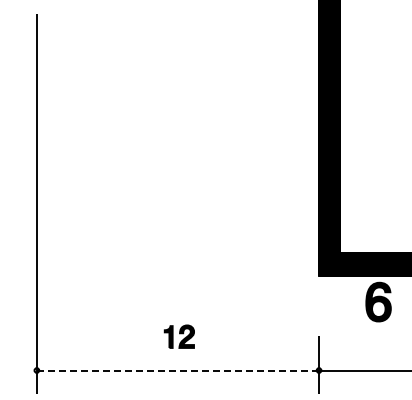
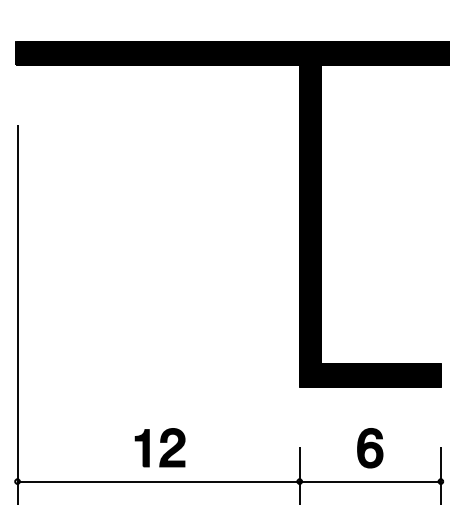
part: (378, 302) -> (370, 448), moved
part: (178, 336) -> (159, 447), size x1.67
line: (177, 370) -> (158, 481), dashed -> solid

